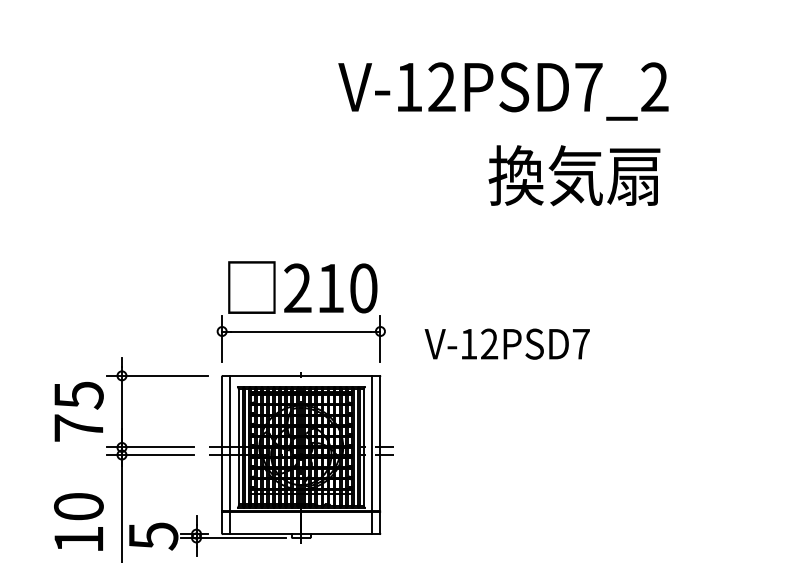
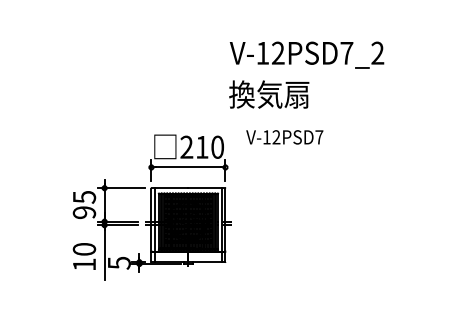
text: (502, 89) -> (306, 54), moved
text: (575, 175) -> (269, 94), moved
text: (506, 344) -> (284, 137), moved
text: (78, 427) -> (84, 212), 75 -> 95

